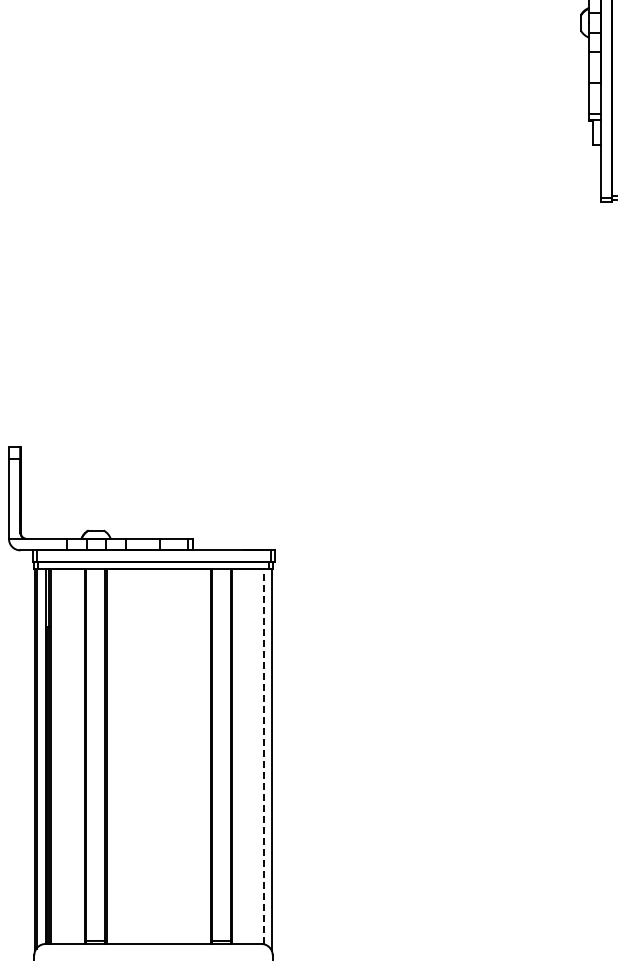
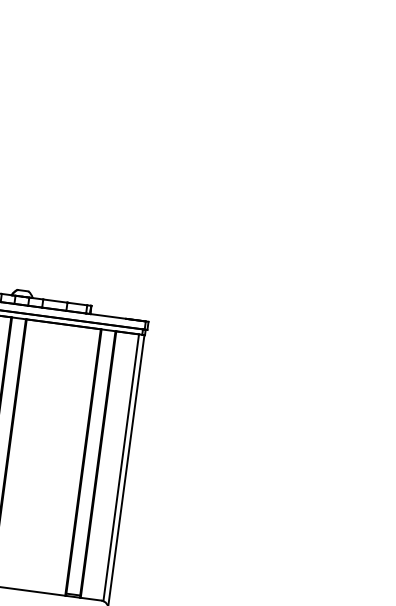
line: (264, 756) -> (121, 467), dashed -> solid

